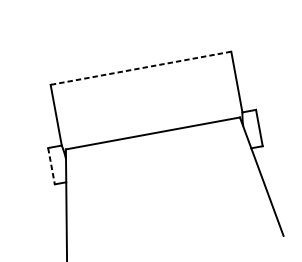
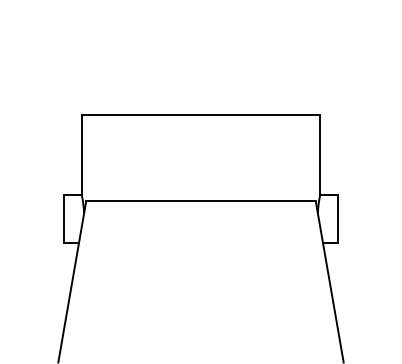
line: (140, 68) -> (200, 115), dashed -> solid
line: (51, 166) -> (63, 219), dashed -> solid

